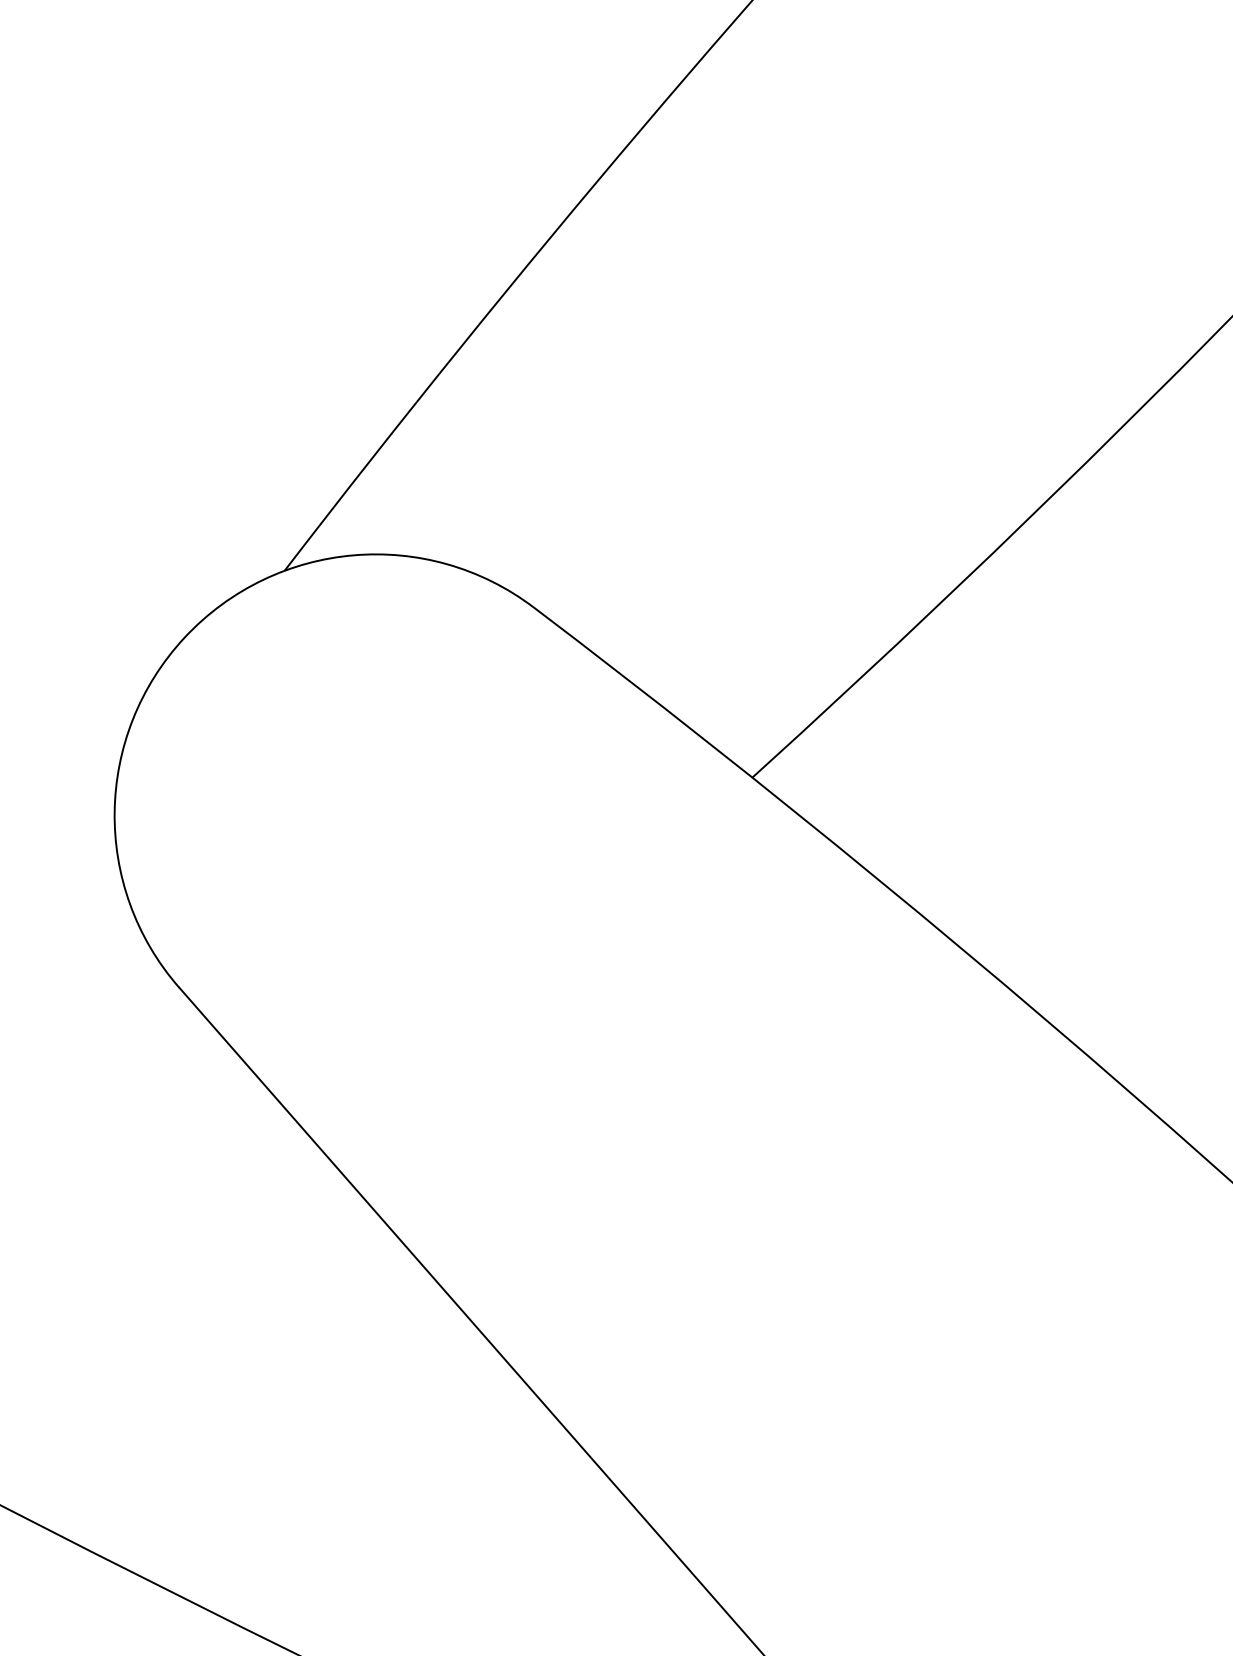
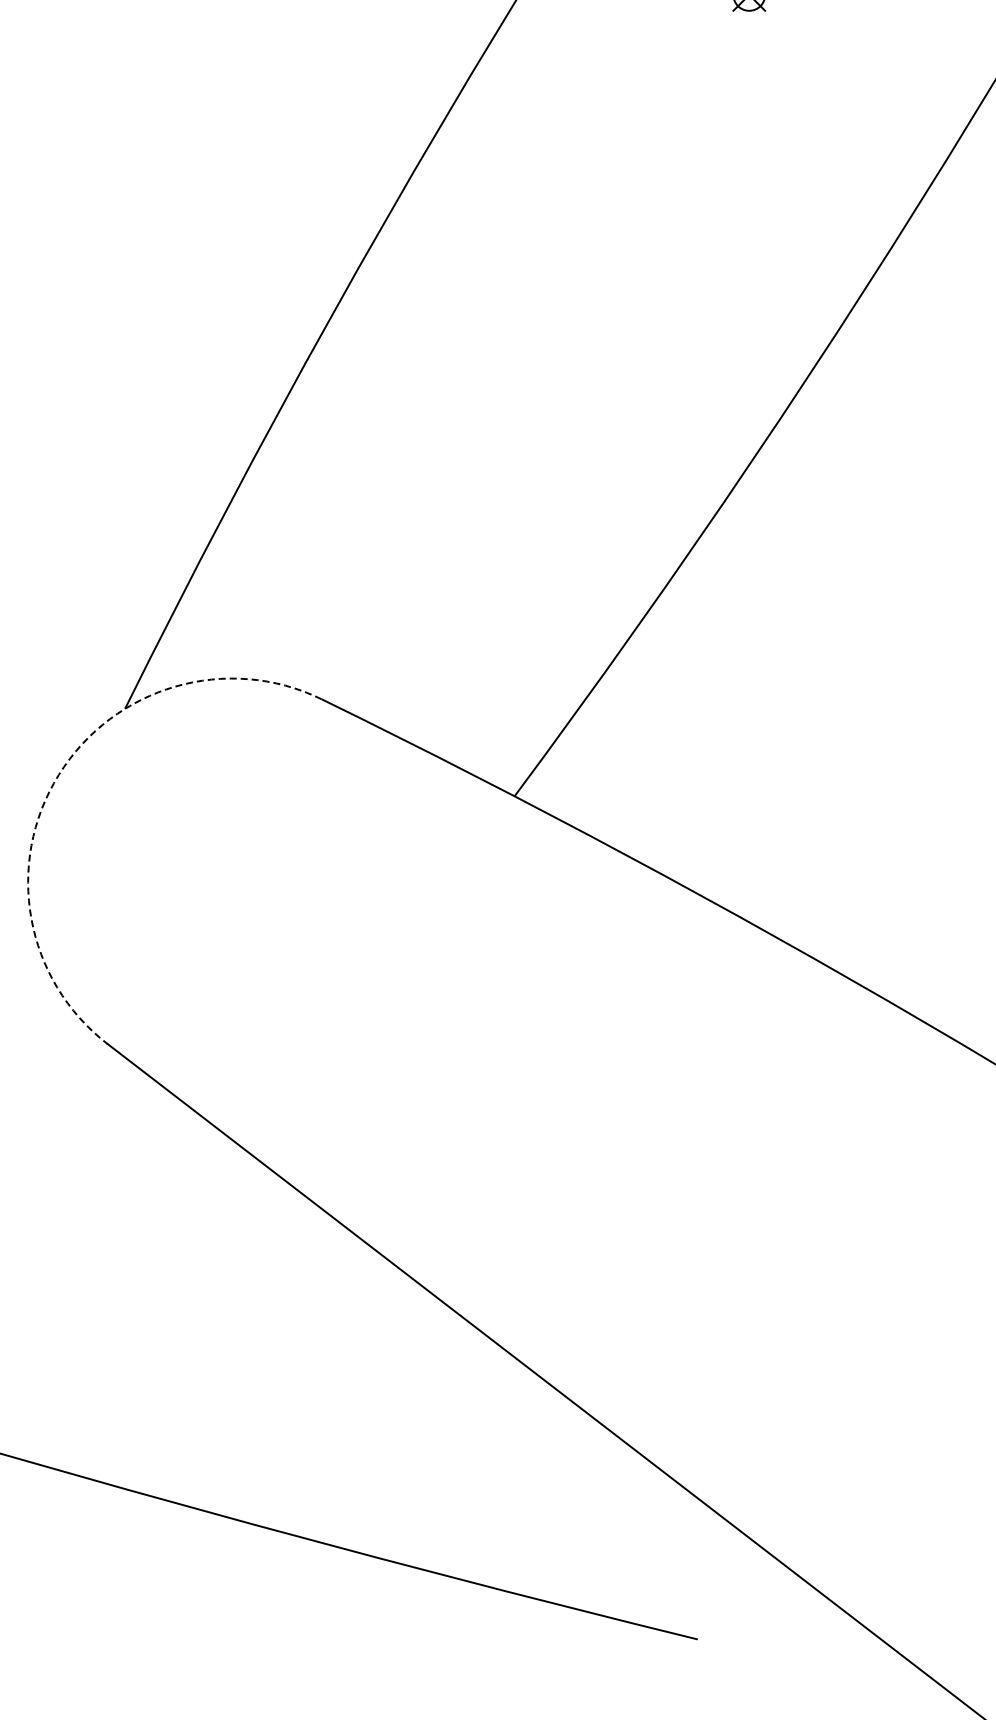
arc: (184, 637) -> (58, 775), solid -> dashed

